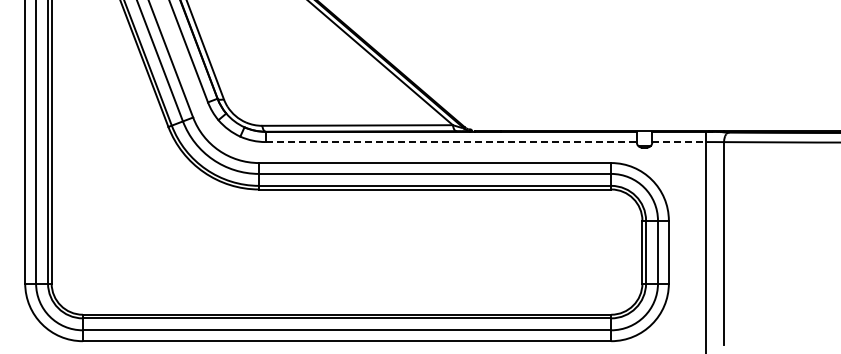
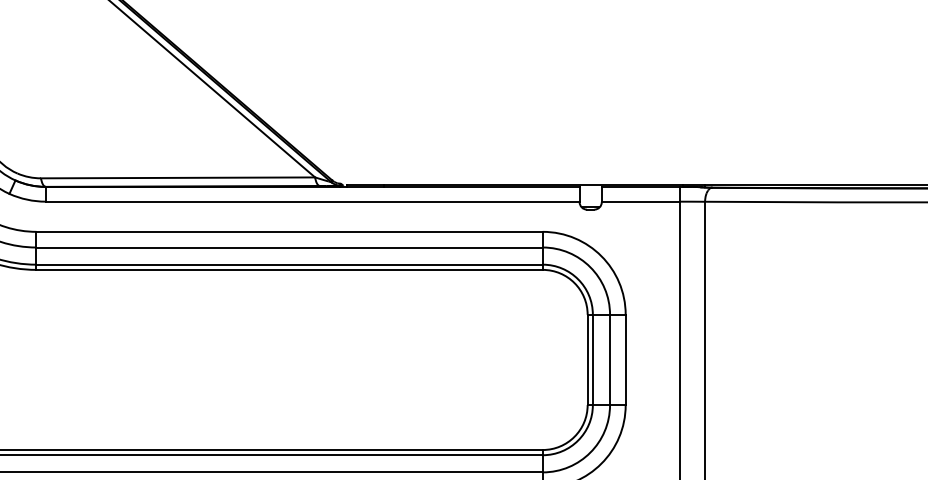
line: (451, 142) -> (313, 202), dashed -> solid
line: (679, 142) -> (640, 202), dashed -> solid

